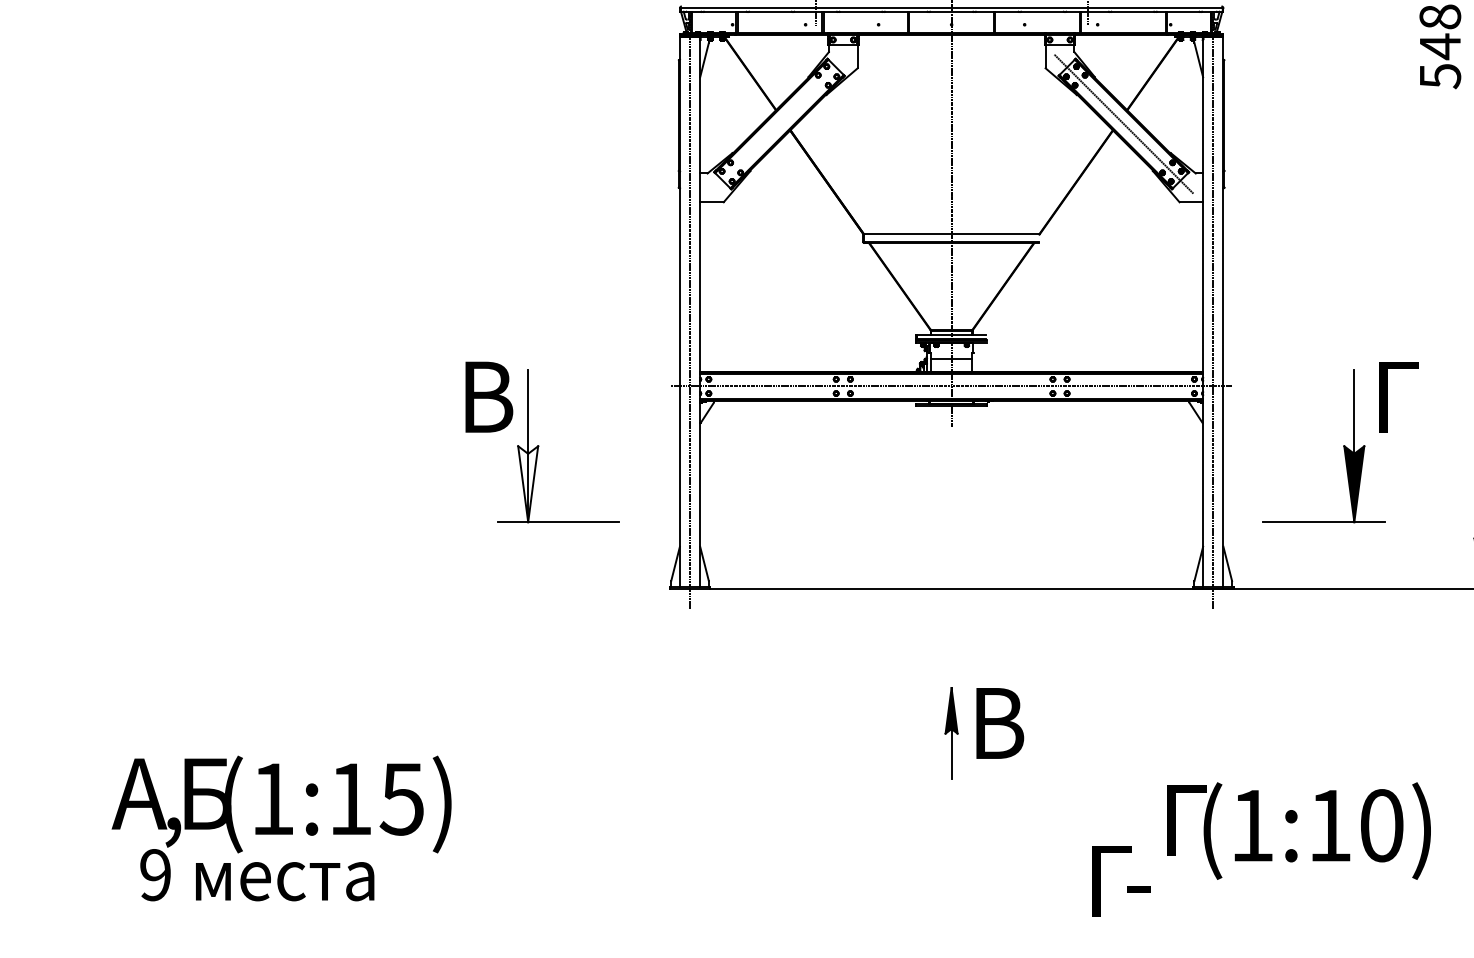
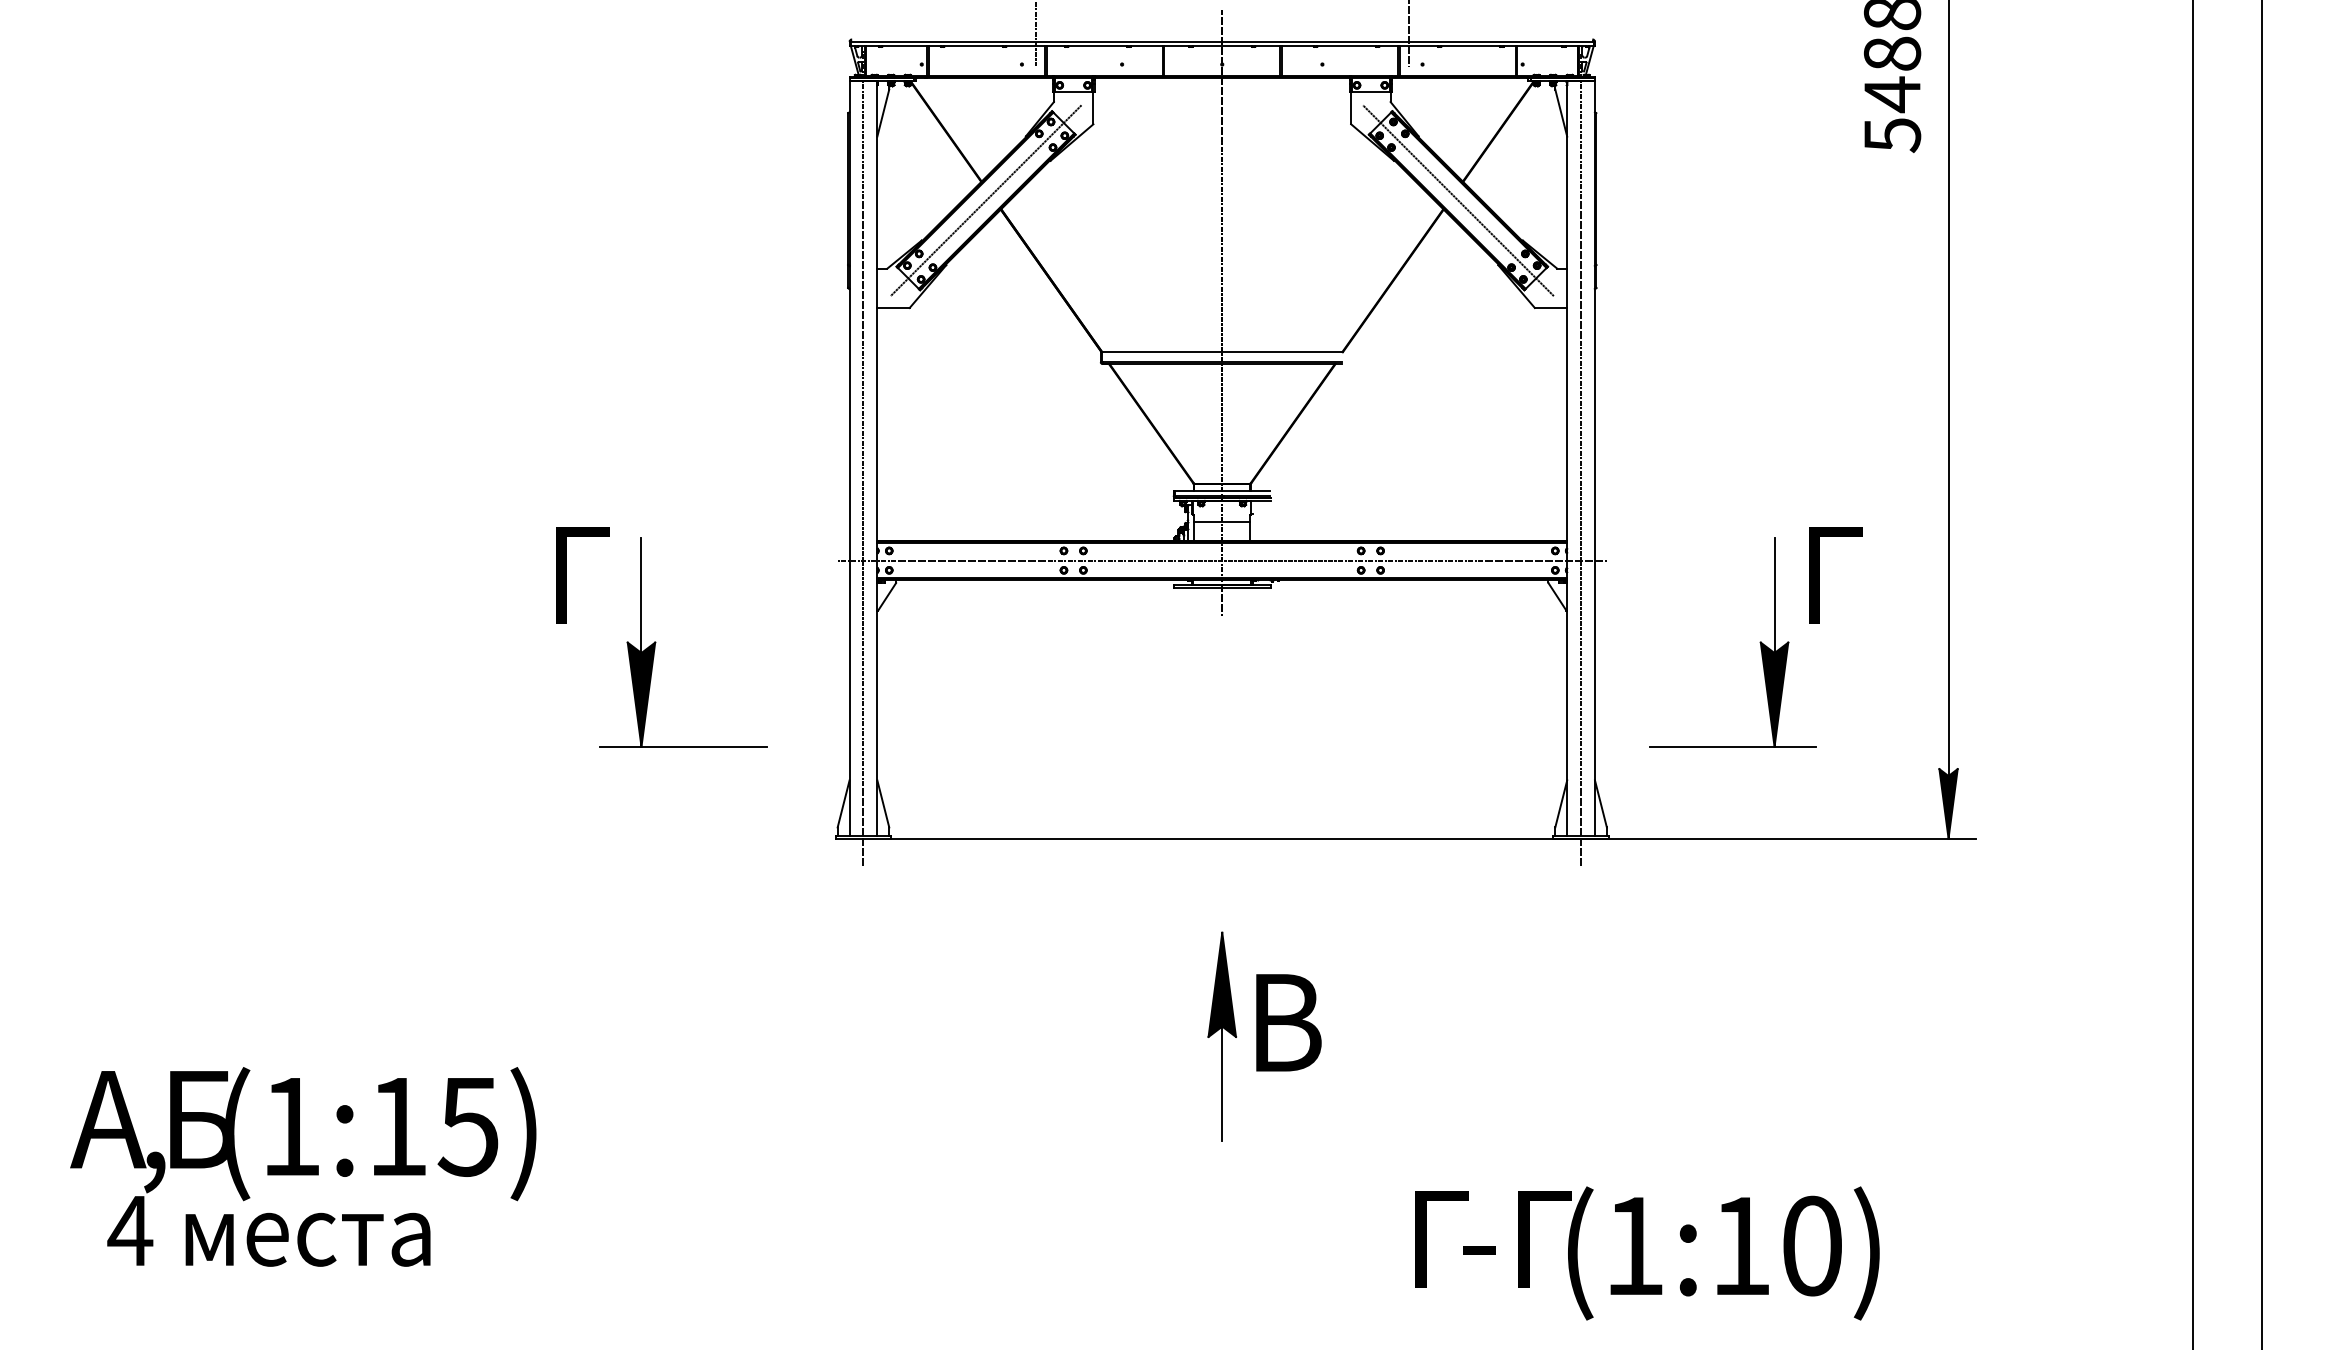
line: (779, 123) -> (985, 200), added
text: (488, 396) -> (587, 574), В -> Г
fill: (528, 484) -> (641, 694), added
part: (951, 733) -> (1221, 1036), size x1.67
text: (1298, 831) -> (1698, 1253), moved
text: (155, 874) -> (130, 1230), 9 -> 4

